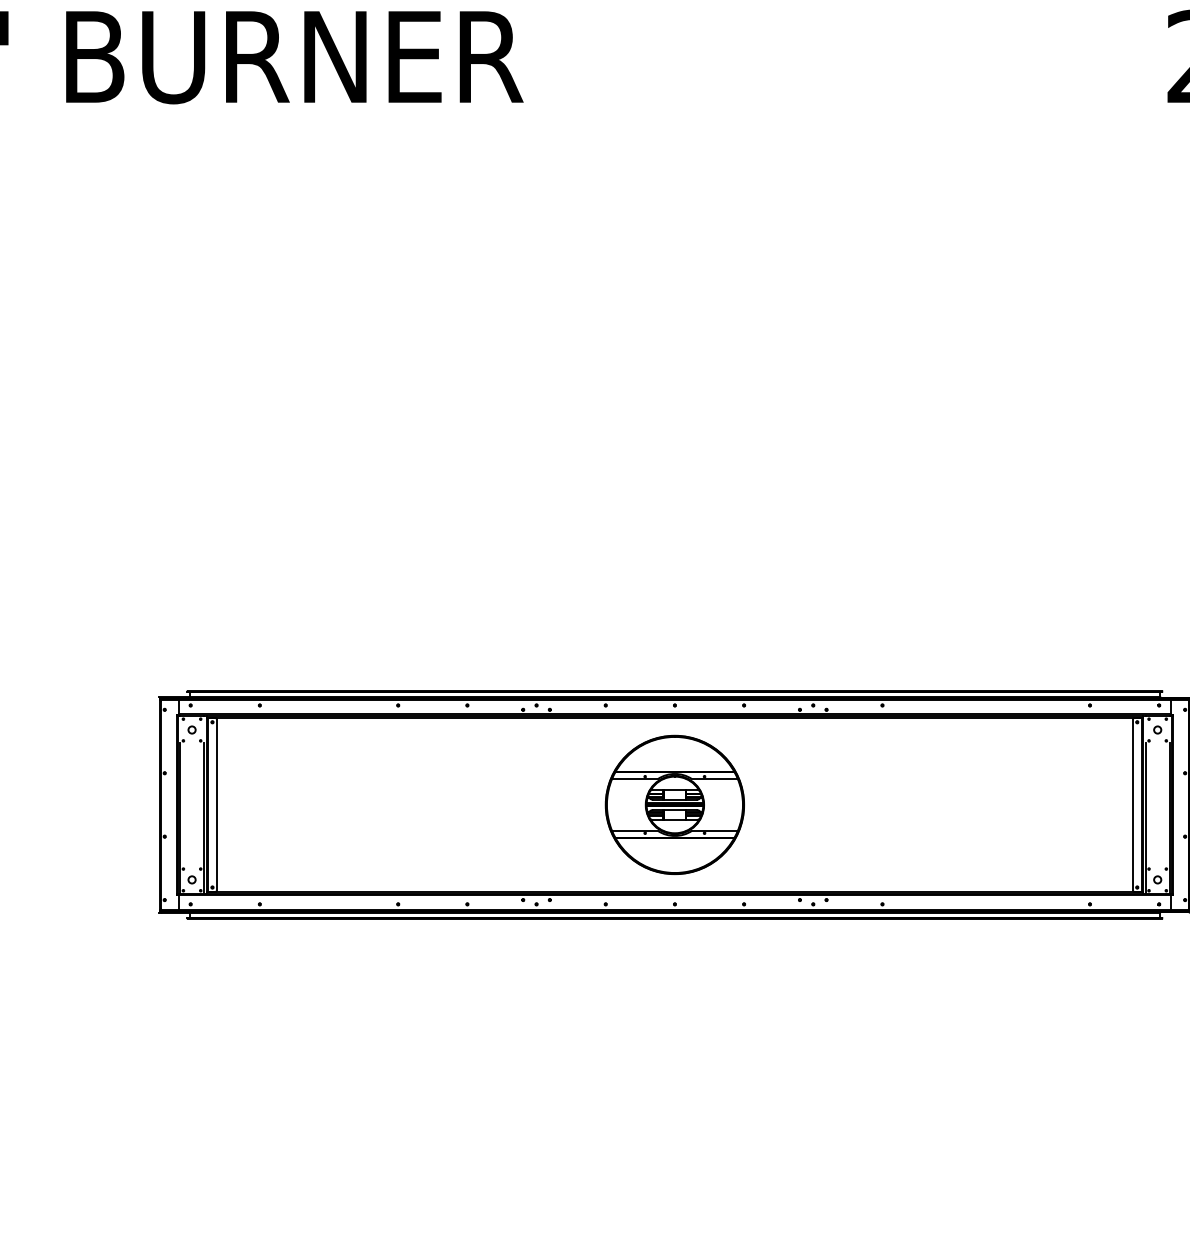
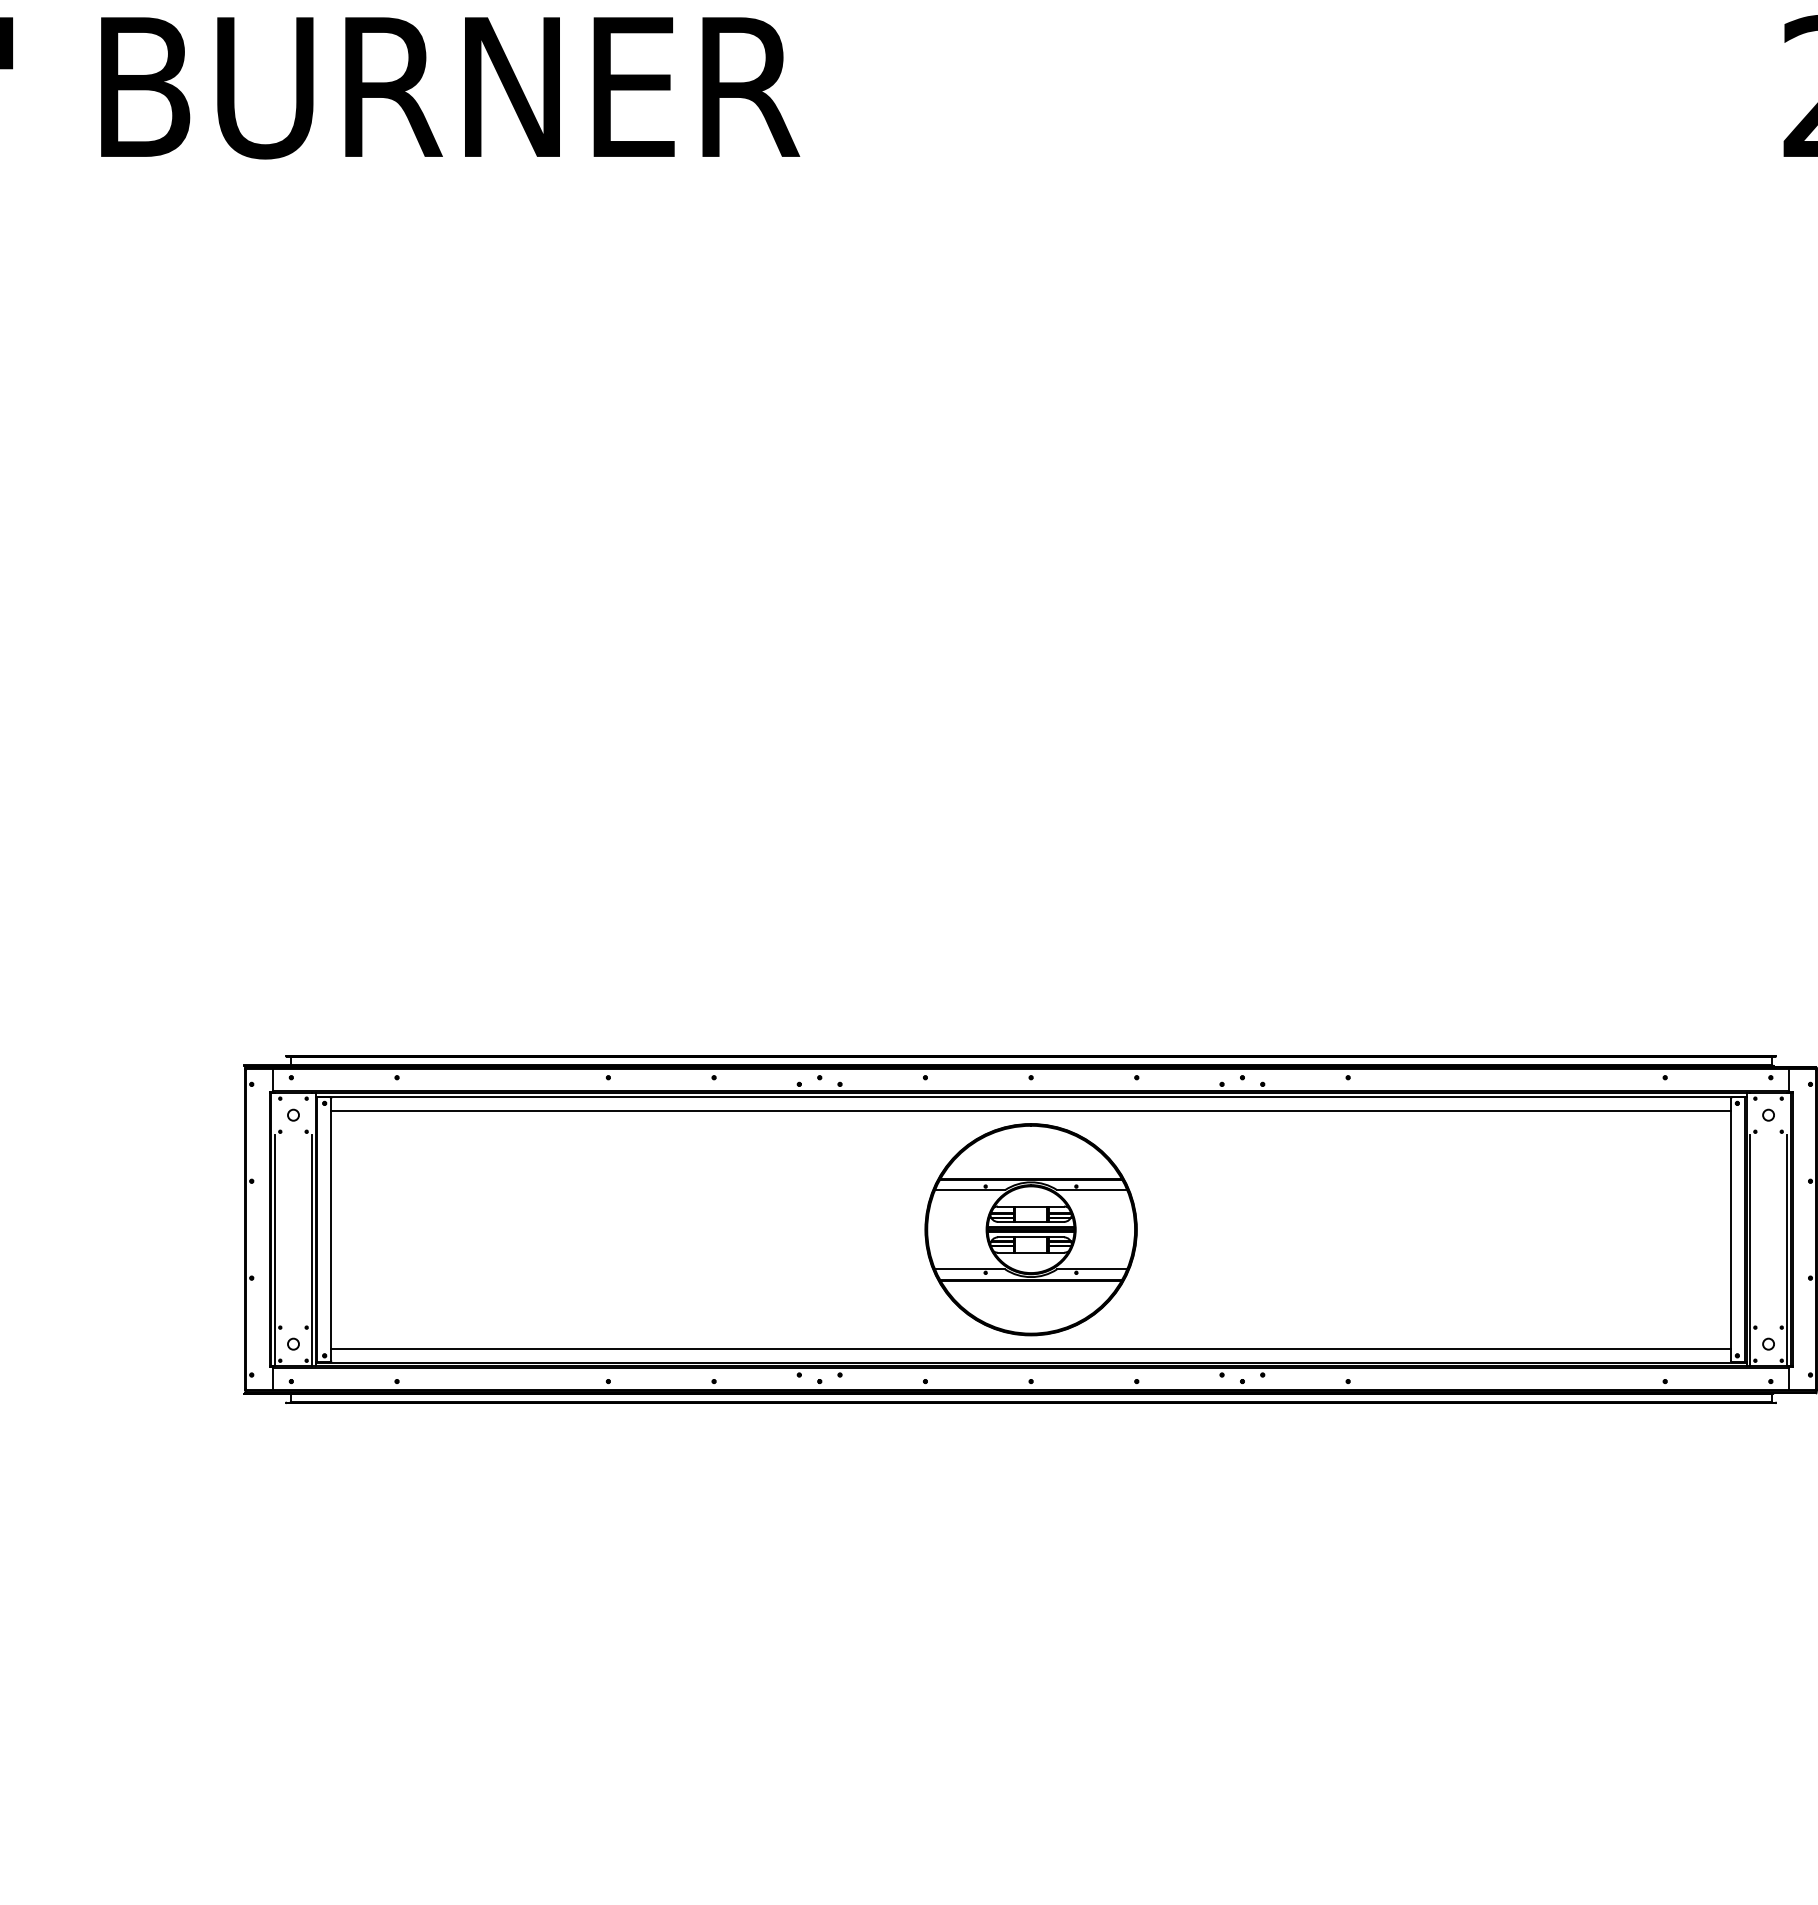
line: (674, 727) -> (1030, 1111), added
line: (674, 882) -> (1030, 1348), added

